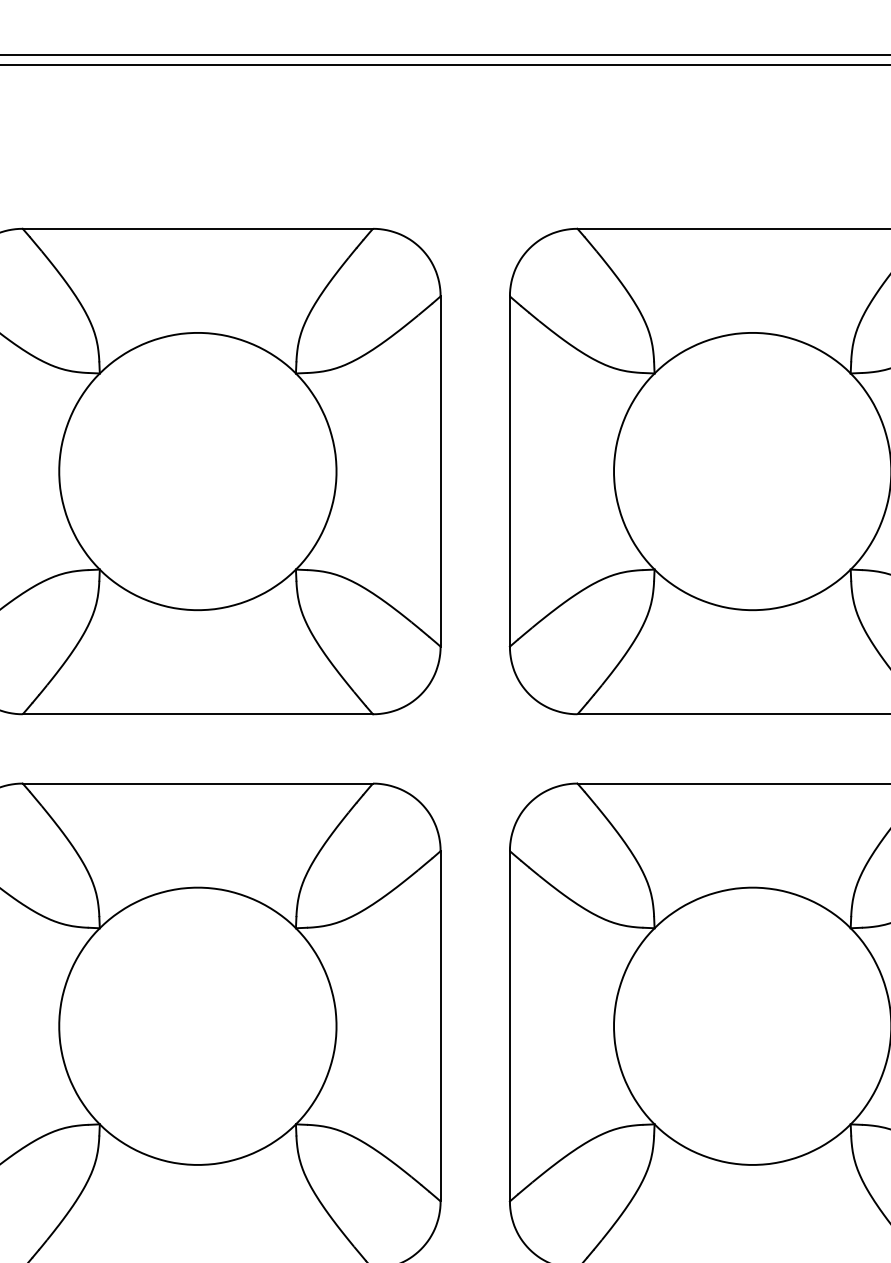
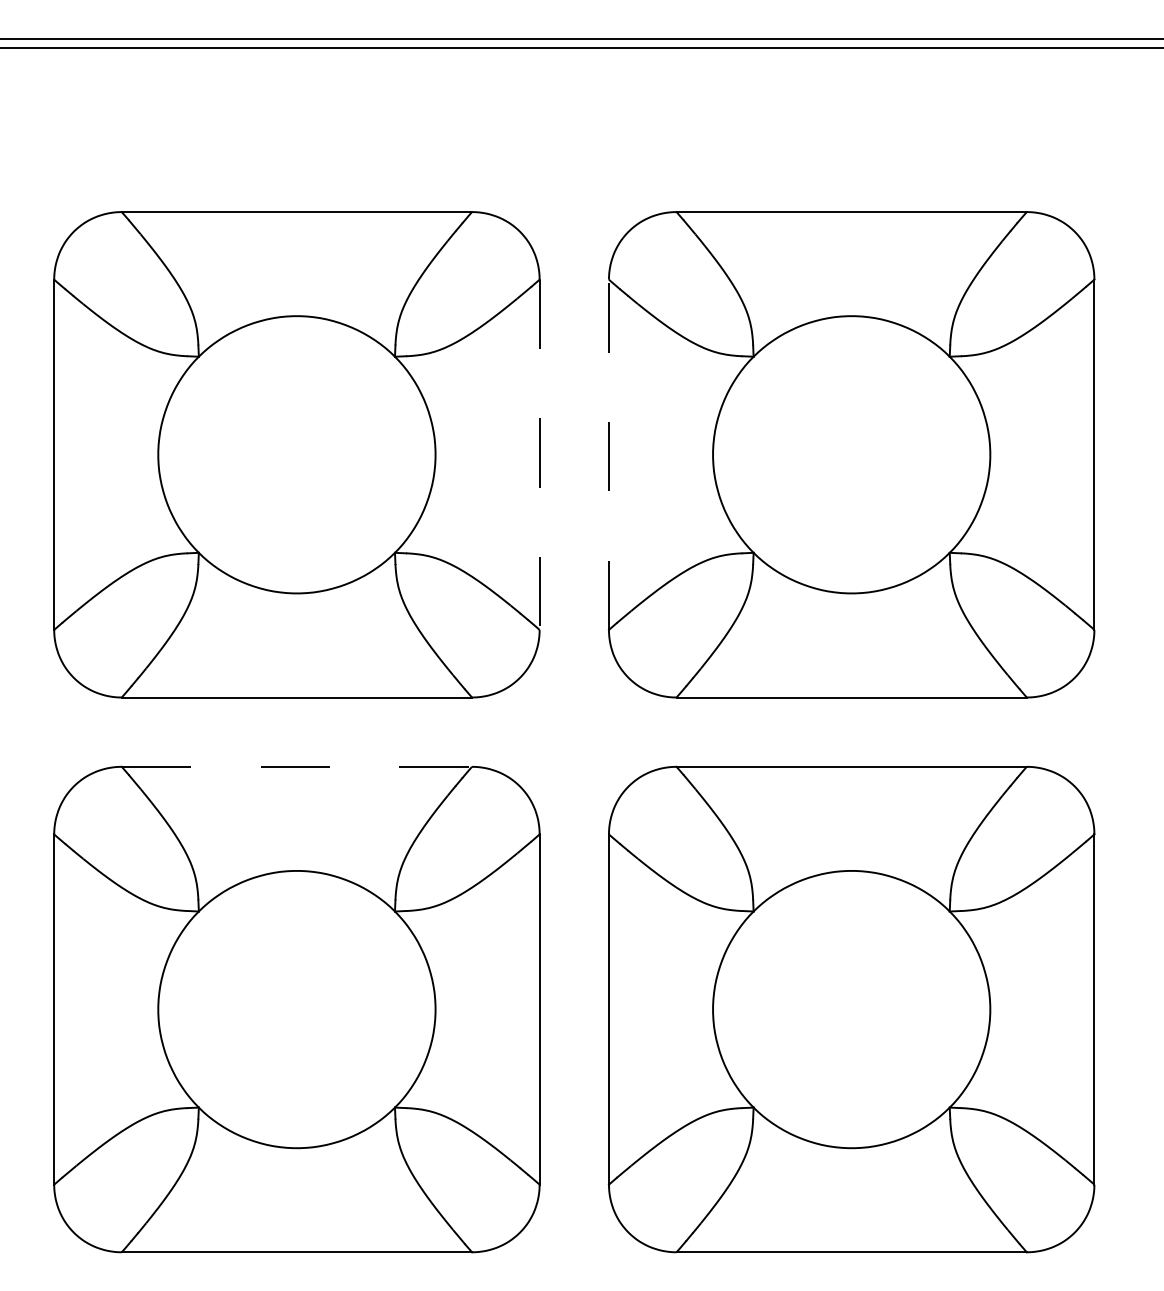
line: (509, 471) -> (608, 454), solid -> dashed
line: (440, 472) -> (539, 455), solid -> dashed
line: (198, 783) -> (297, 766), solid -> dashed

